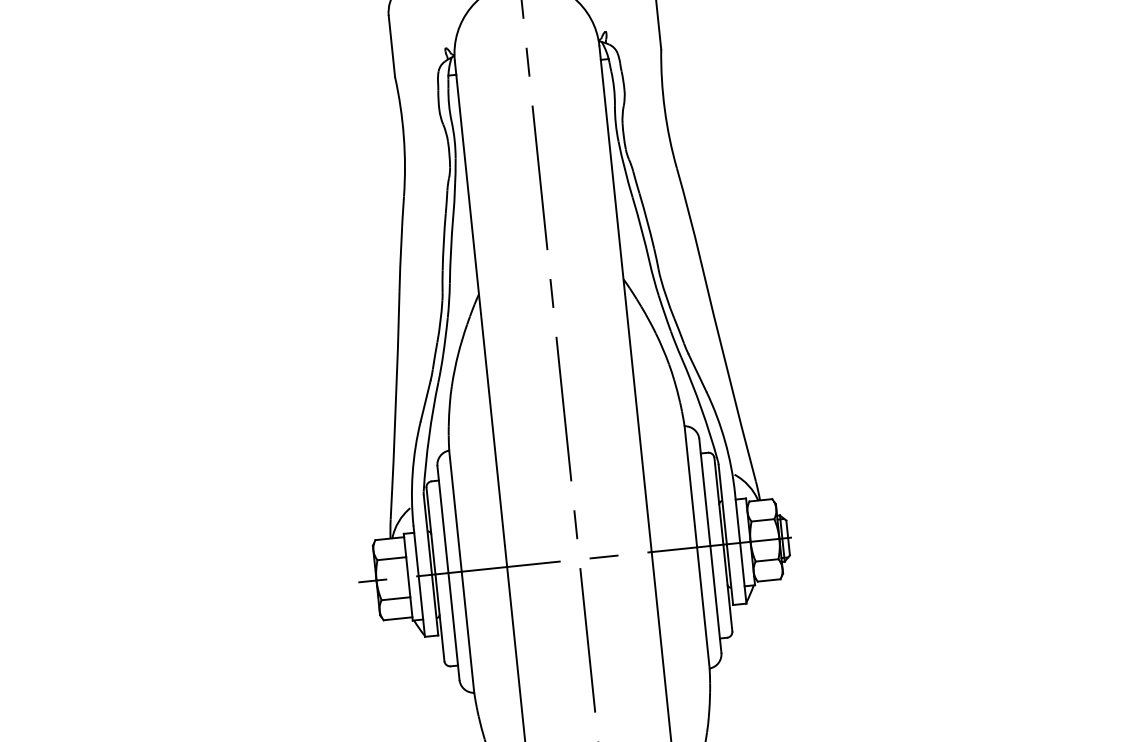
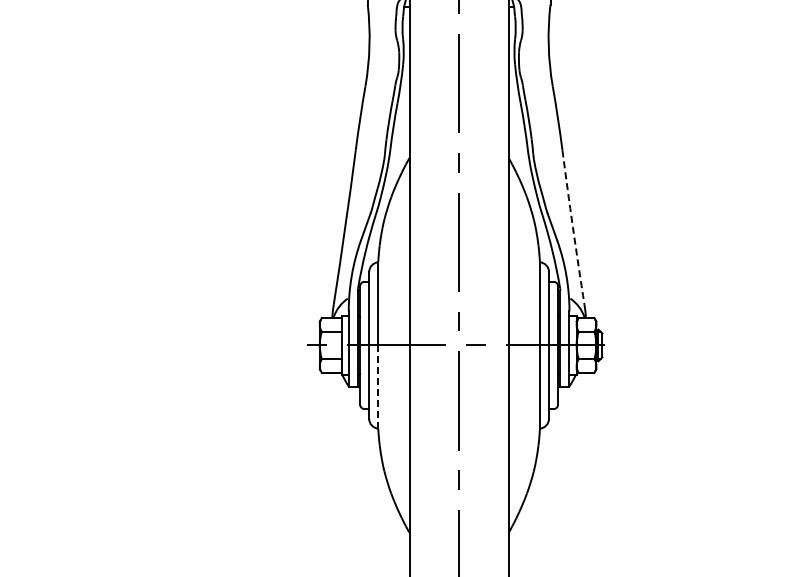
arc: (728, 370) -> (573, 227), solid -> dashed
line: (468, 632) -> (378, 387), solid -> dashed

